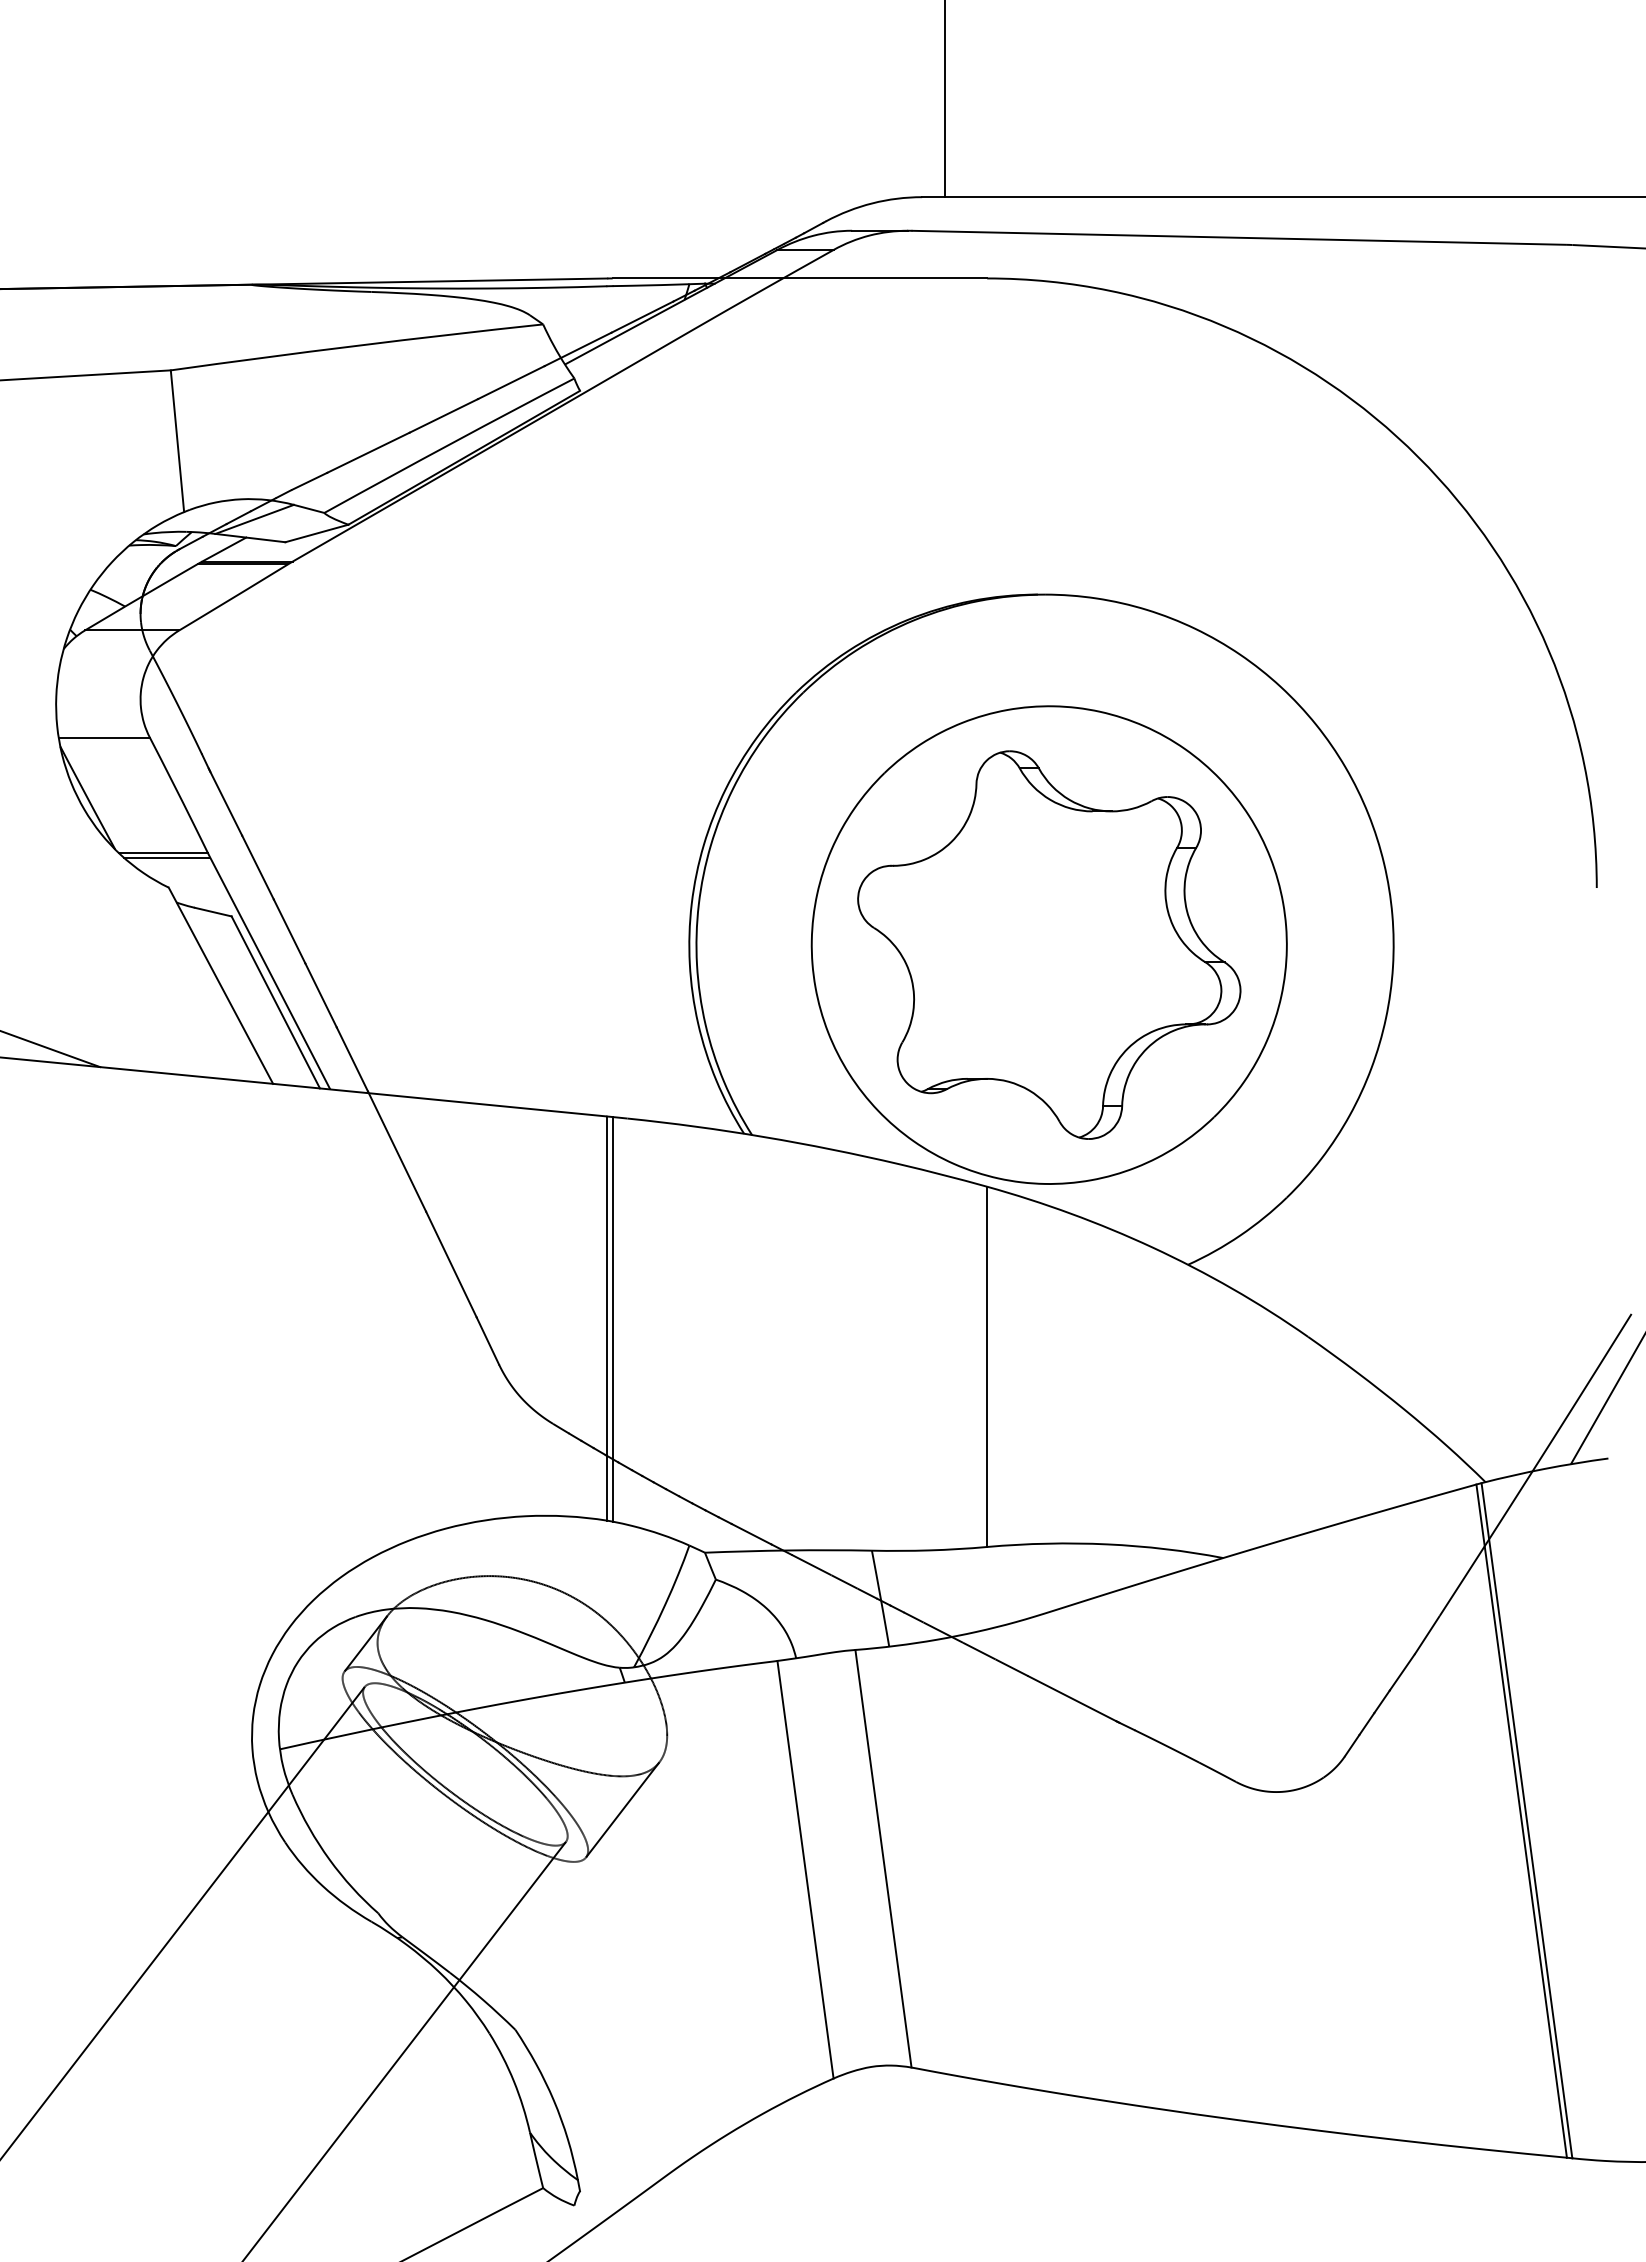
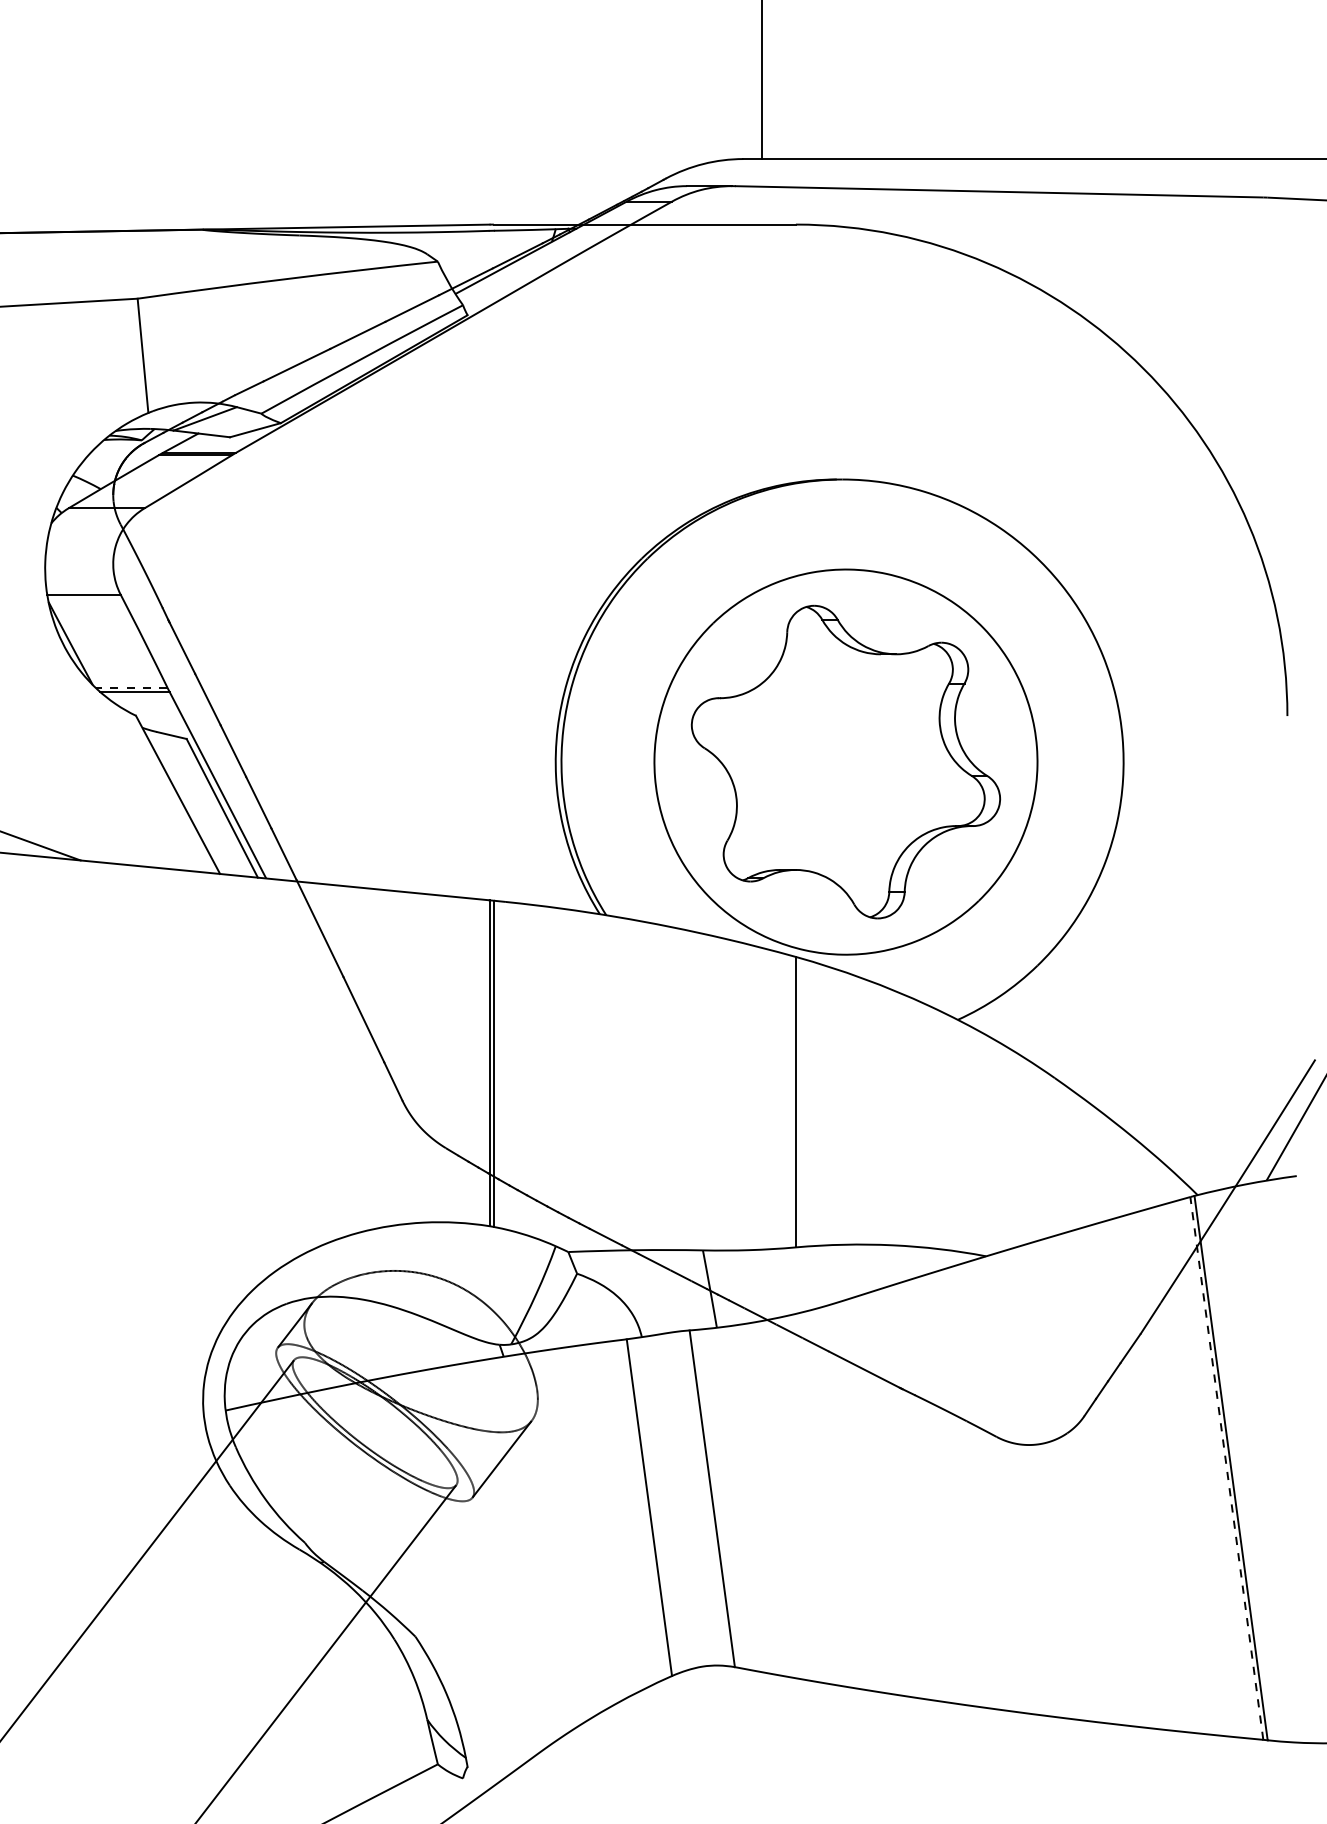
line: (163, 853) -> (131, 688), solid -> dashed
line: (1521, 1821) -> (1226, 1468), solid -> dashed

